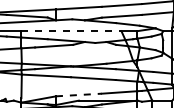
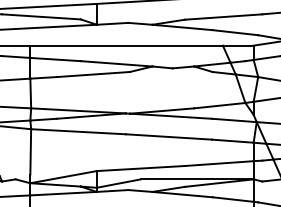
line: (71, 31) -> (126, 46), dashed -> solid
line: (78, 95) -> (140, 169), dashed -> solid

